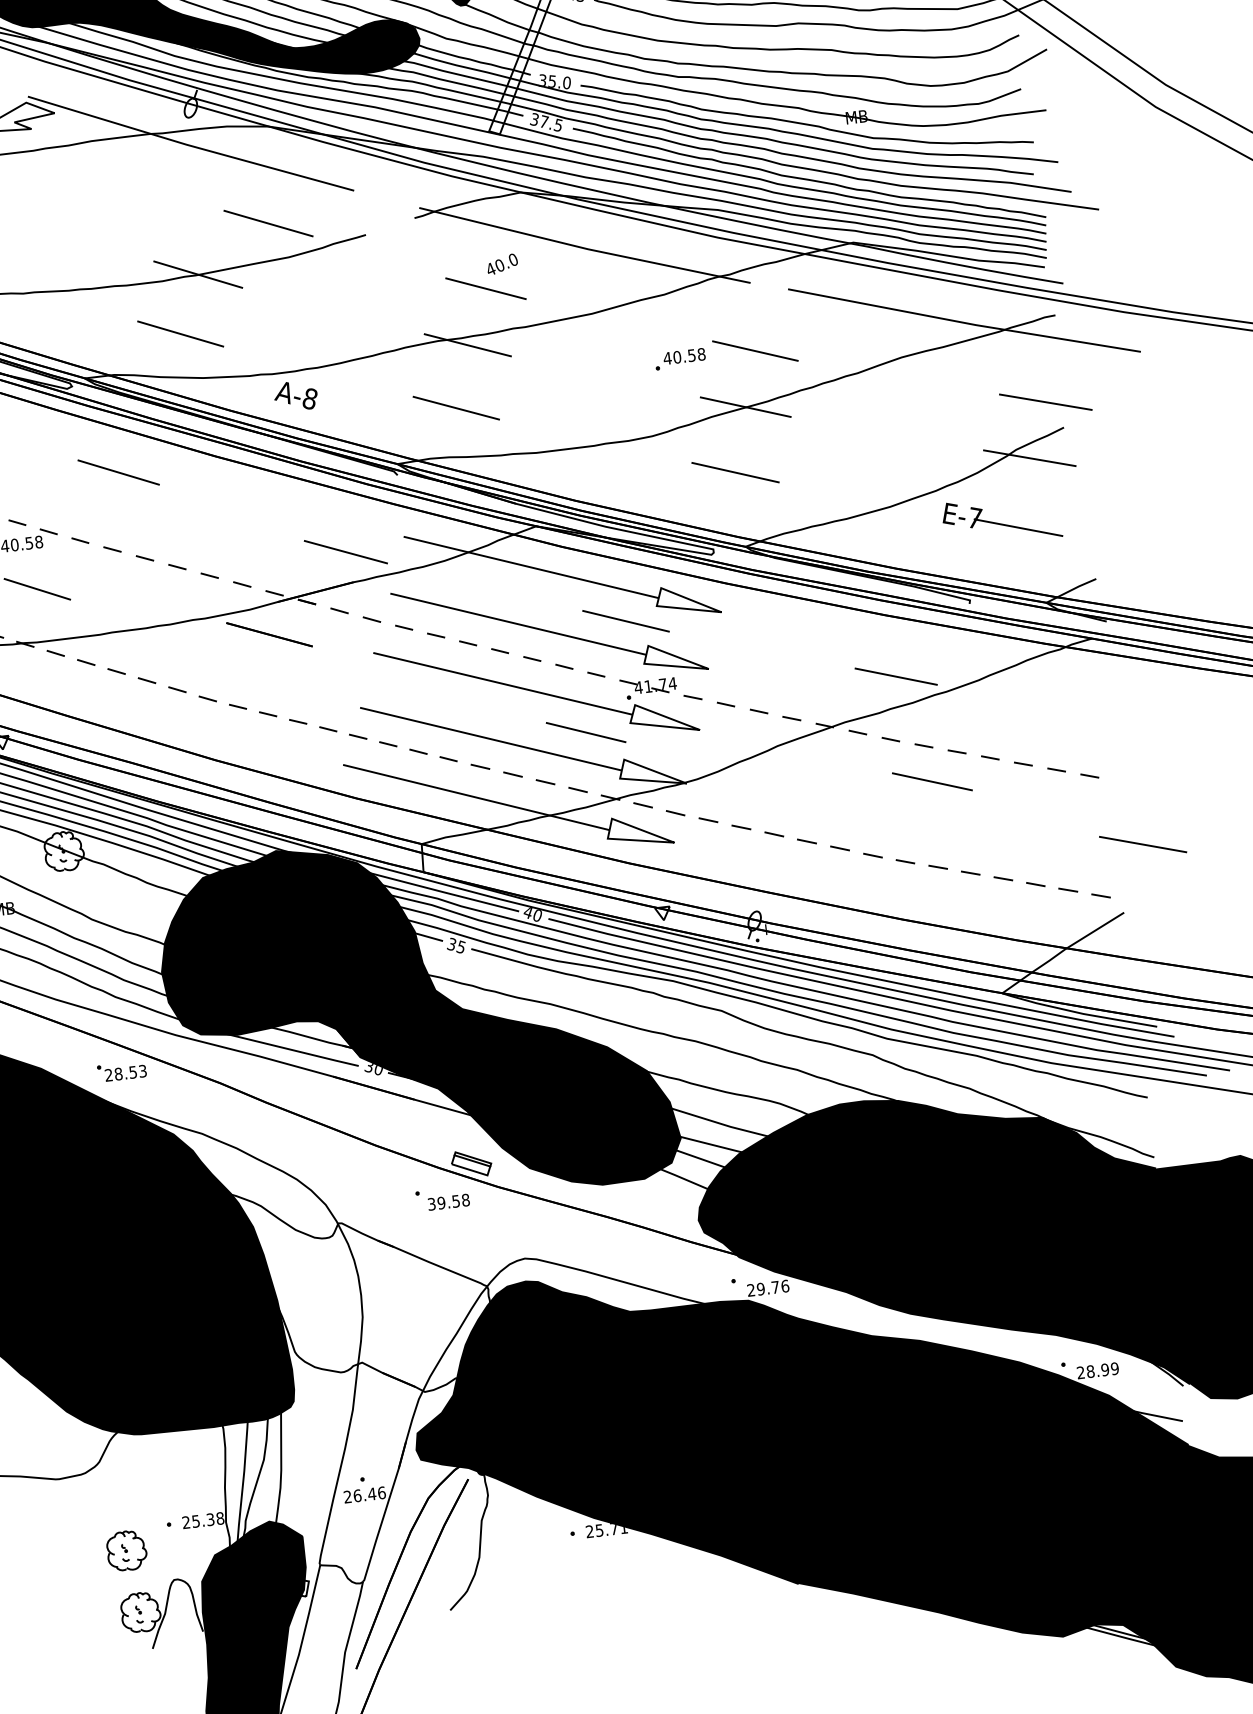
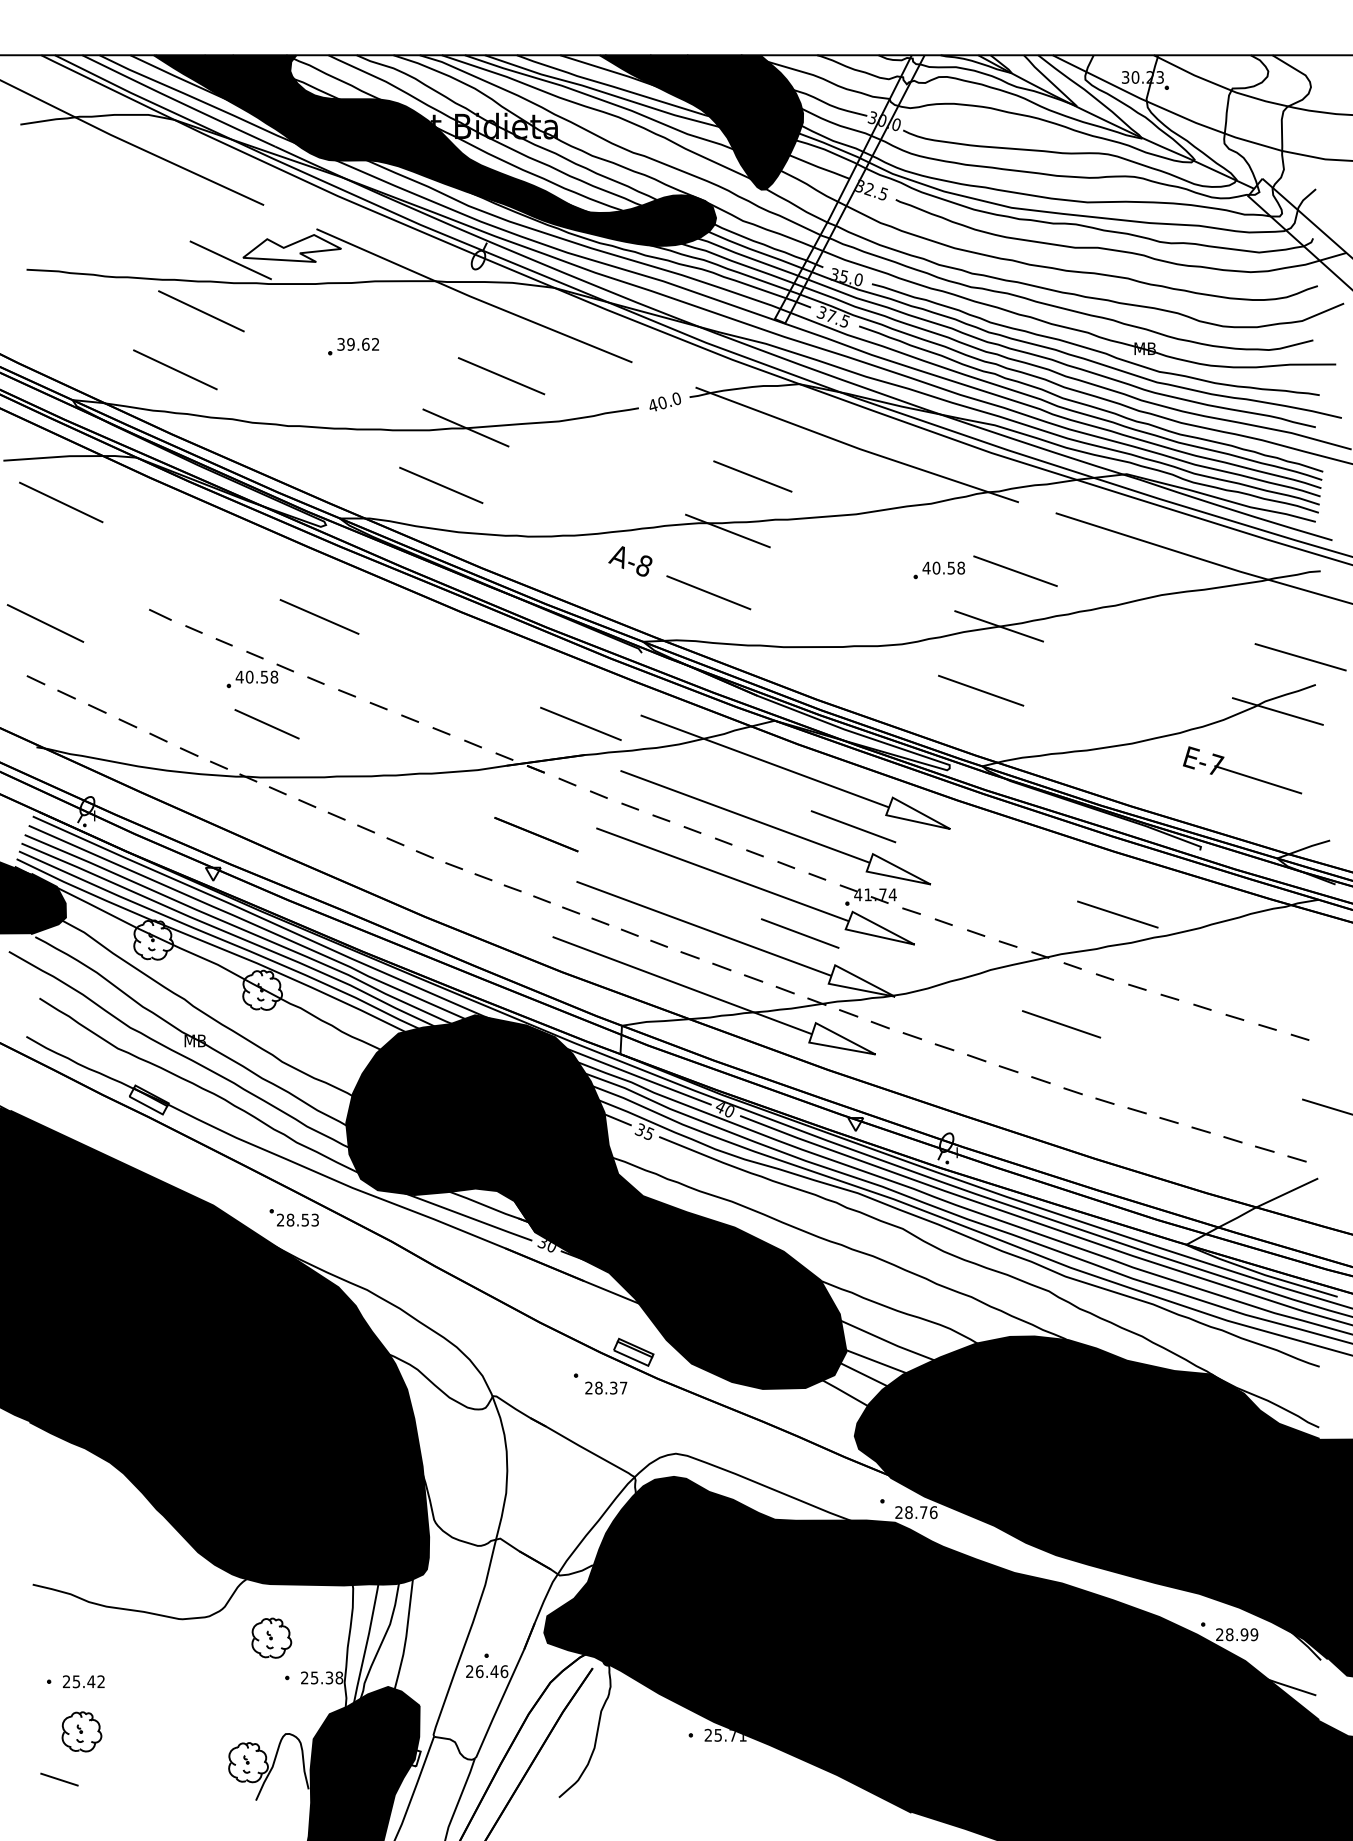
part: (78, 207) -> (353, 346), added
line: (268, 223) -> (501, 376), moved
text: (501, 263) -> (664, 401), moved
text: (296, 396) -> (630, 561), moved
line: (118, 472) -> (319, 616), moved
line: (269, 634) -> (536, 834), moved
line: (932, 781) -> (1061, 1024), moved
text: (448, 1201) -> (606, 1387), 39.58 -> 28.37
text: (760, 1289) -> (908, 1512), 29.76 -> 28.76
part: (126, 1550) -> (271, 1637), moved

